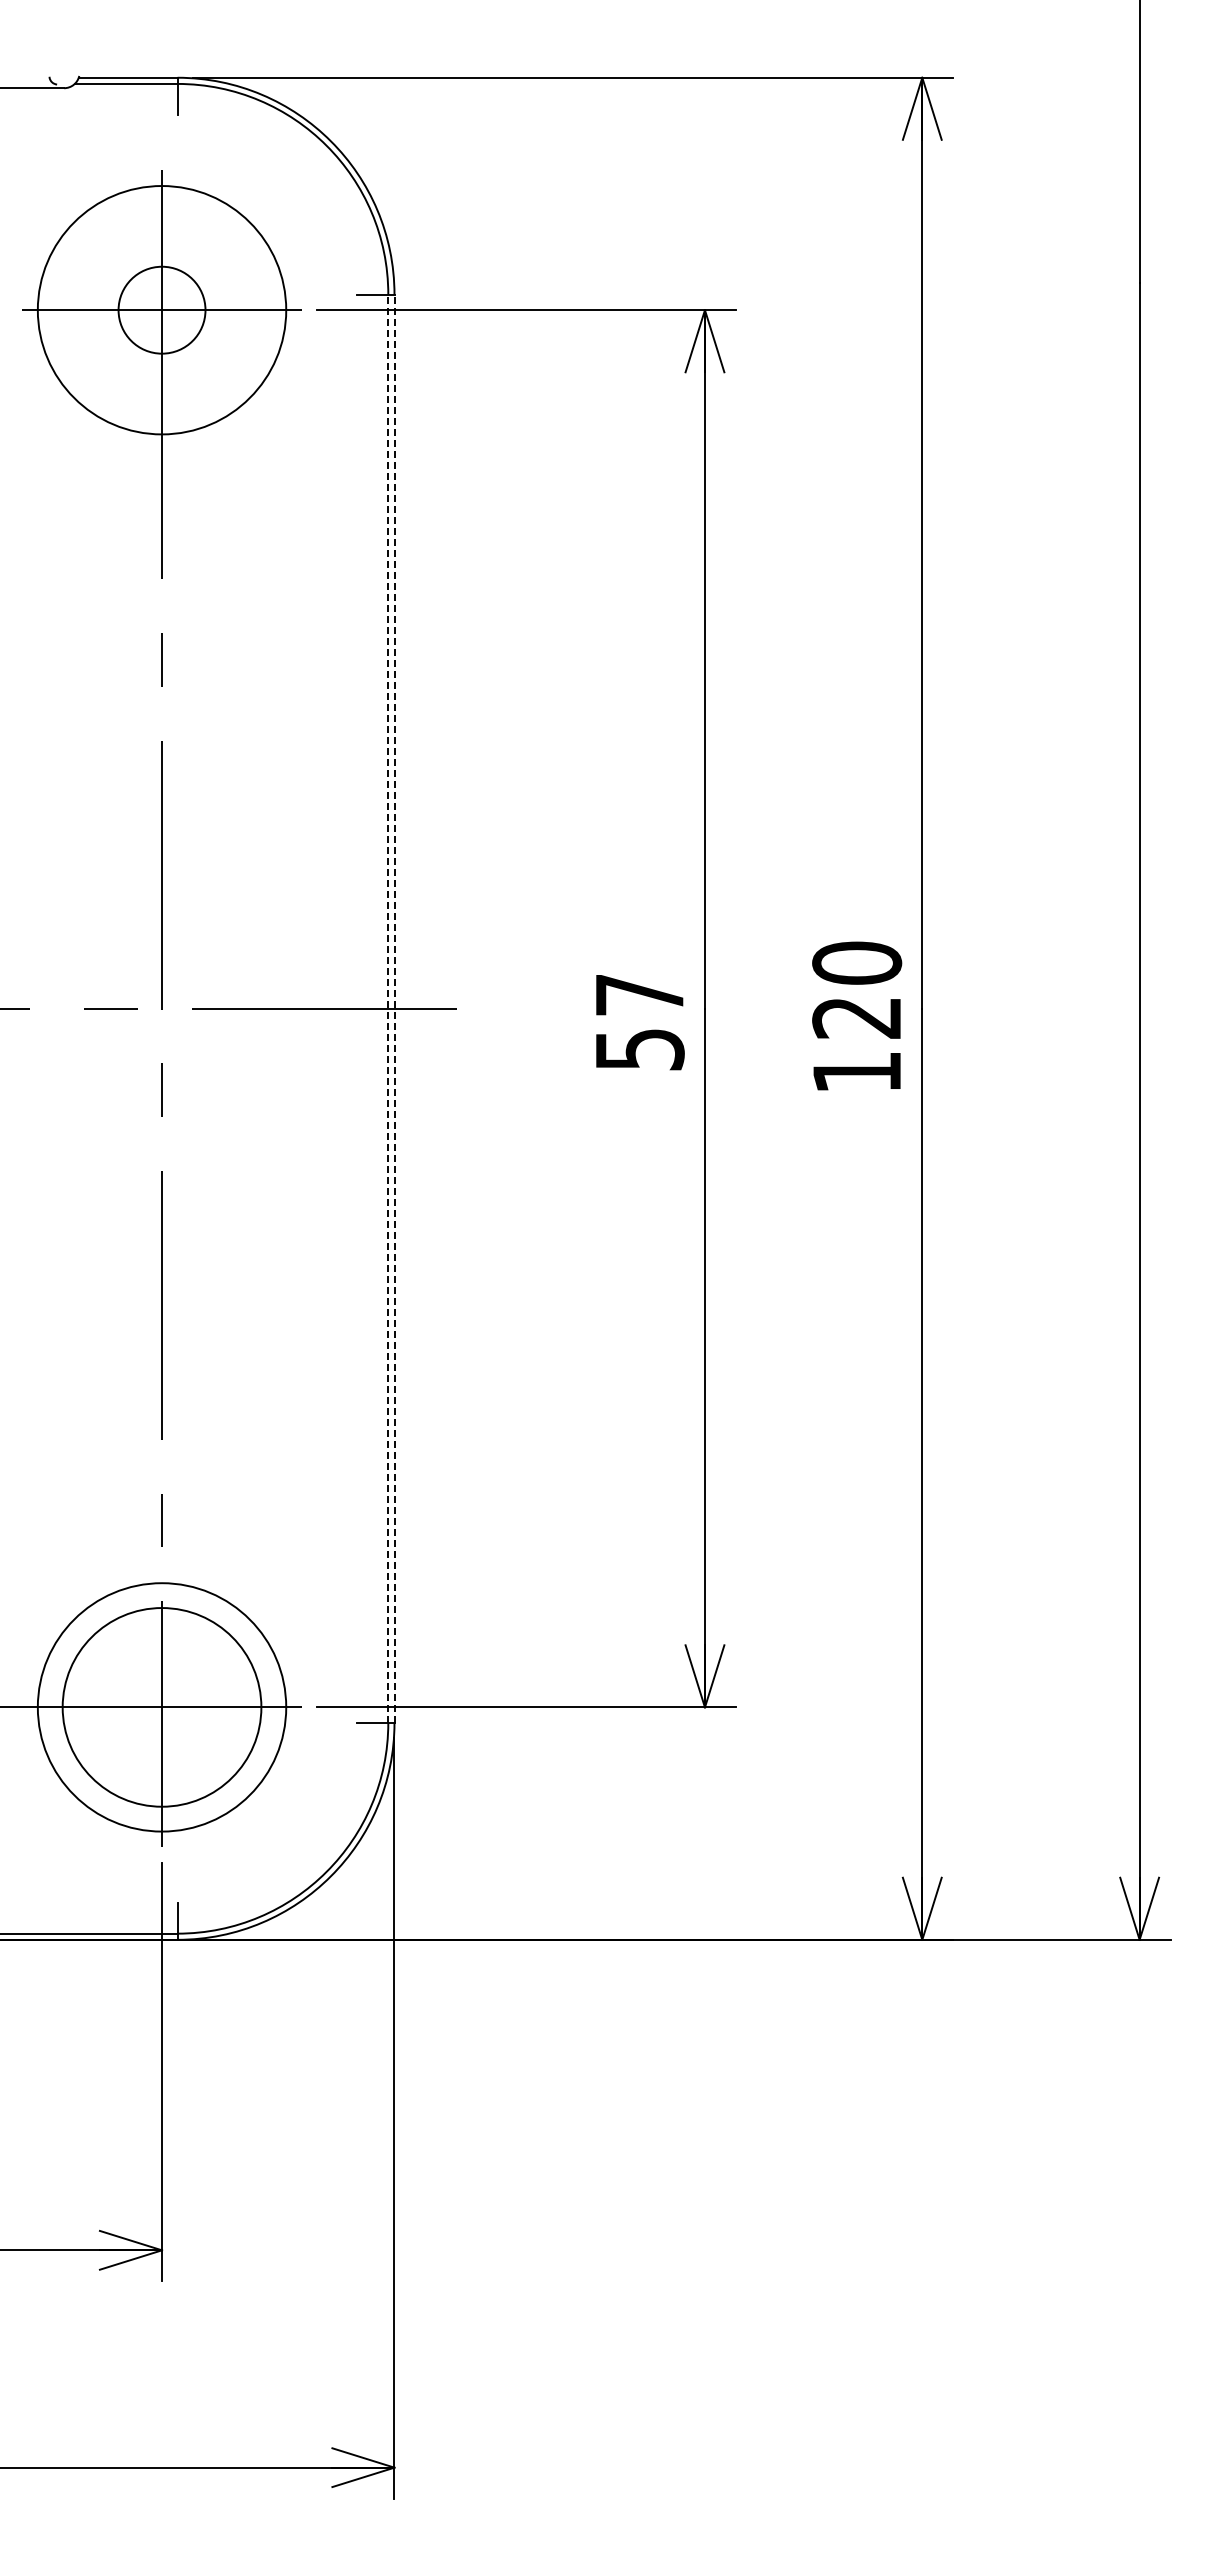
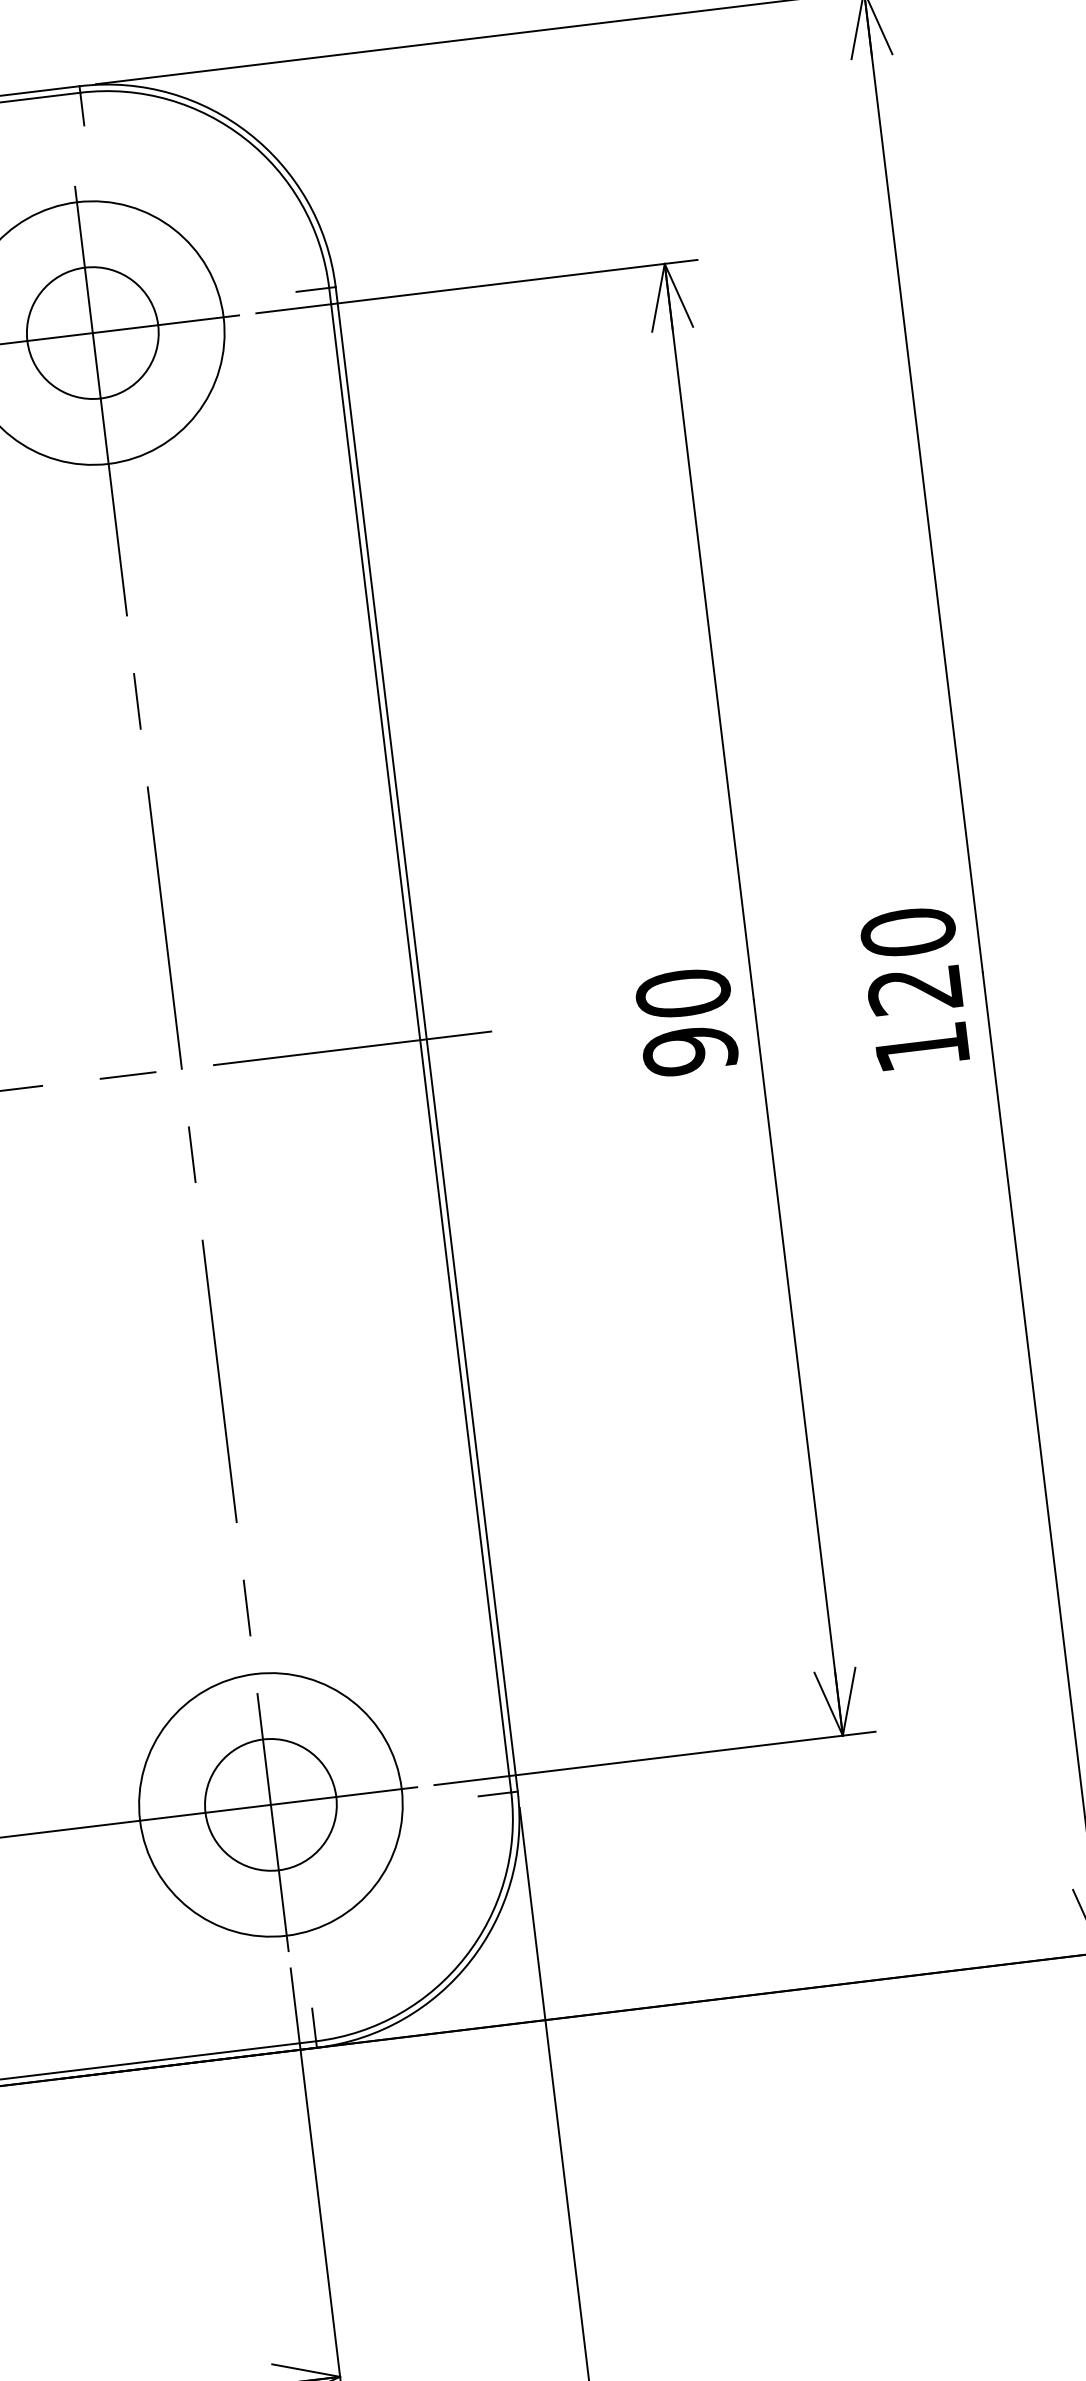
circle: (161, 310) -> (92, 333), size x1.43
line: (388, 1008) -> (420, 1039), dashed -> solid
line: (394, 1008) -> (426, 1039), dashed -> solid
text: (639, 1022) -> (686, 1022), 57 -> 90
circle: (161, 1707) -> (270, 1805), size x0.62

